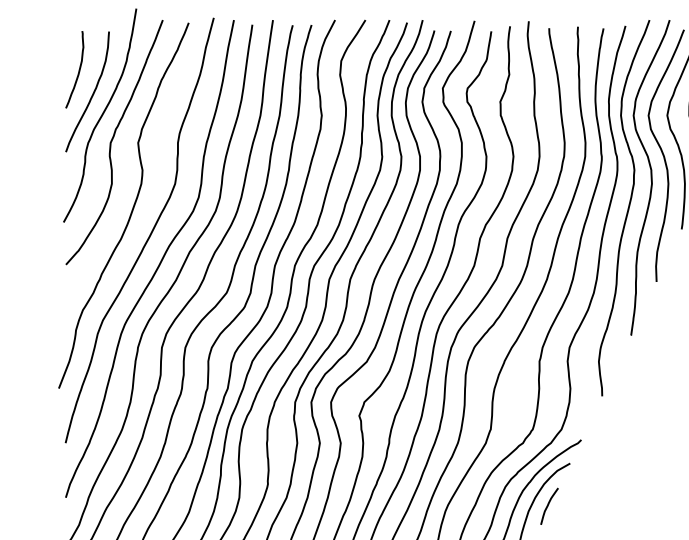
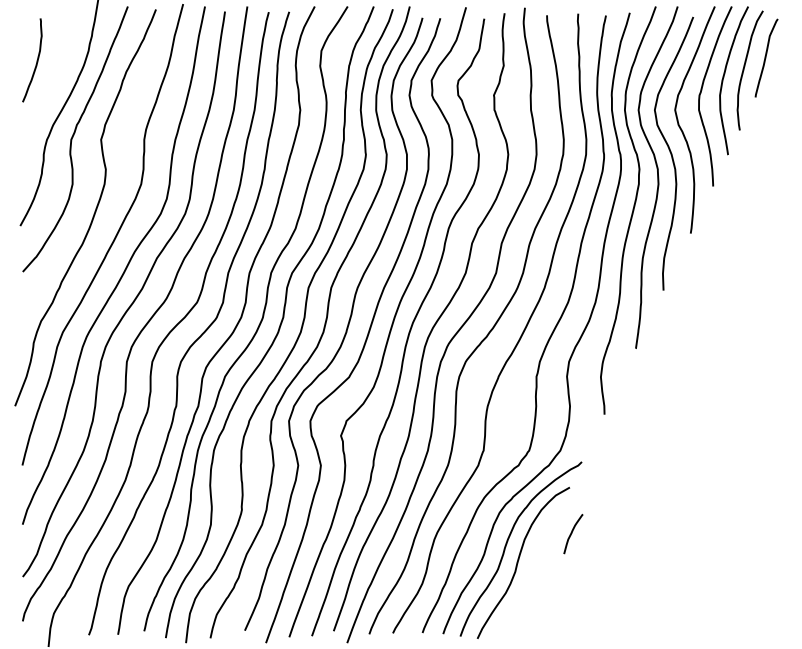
curve: (92, 93) -> (51, 86), removed
curve: (548, 505) -> (572, 533), moved

